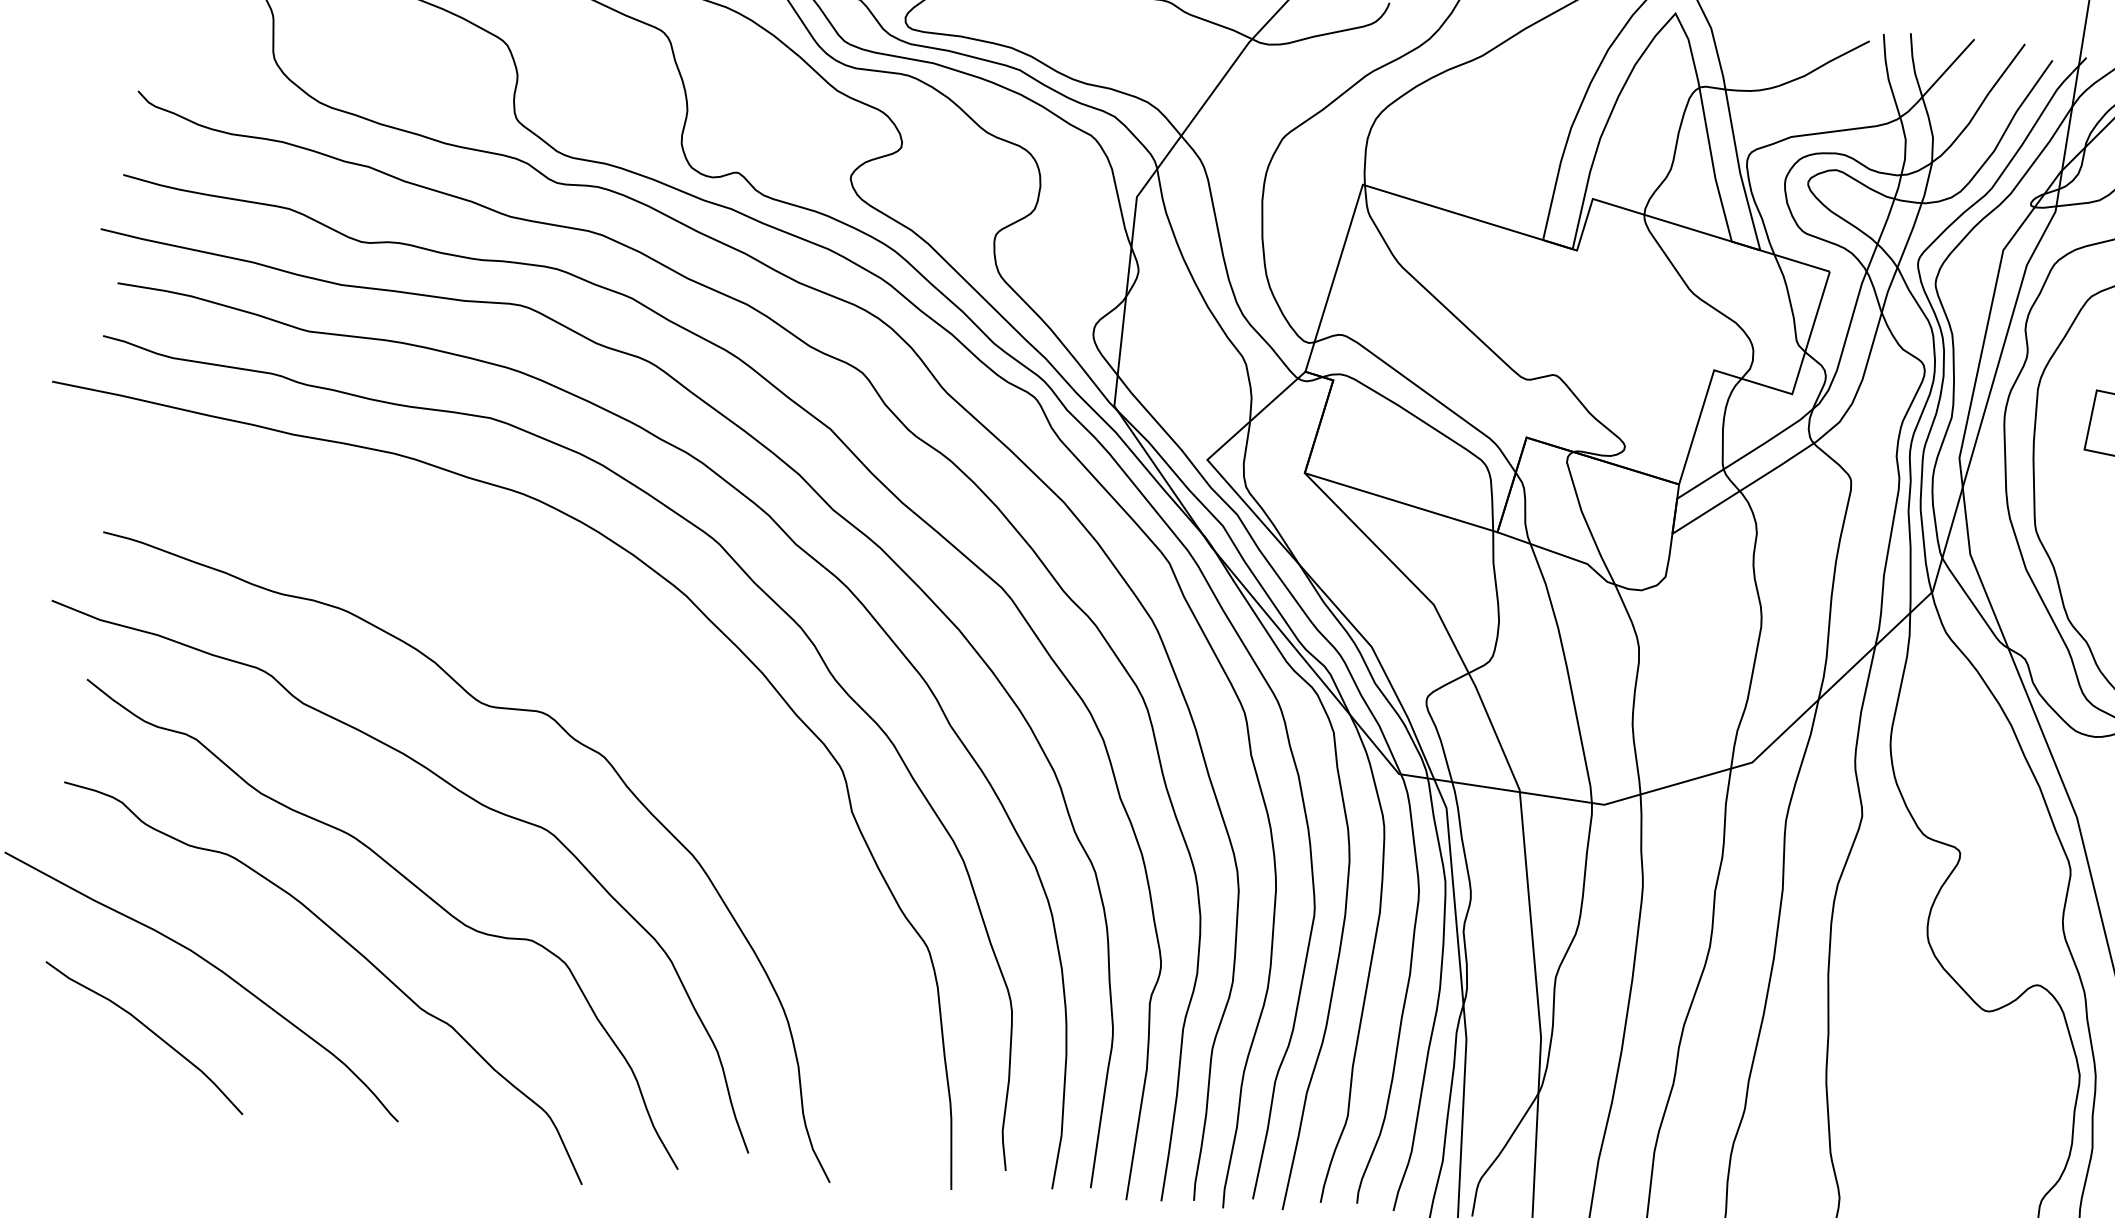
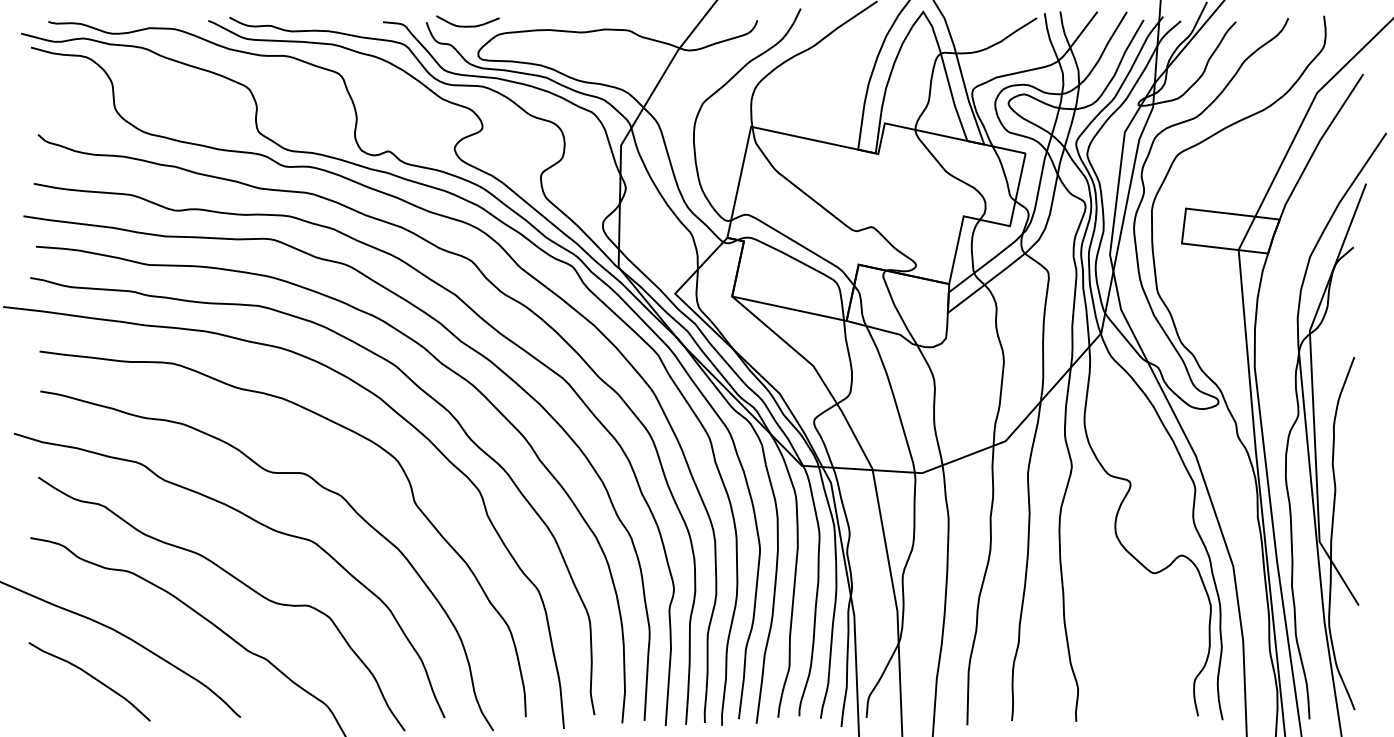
curve: (595, 627) -> (329, 421), added

